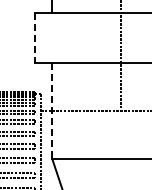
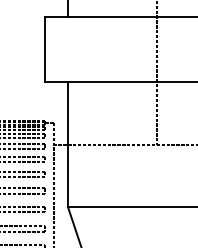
line: (34, 38) -> (44, 50), dashed -> solid
line: (52, 110) -> (68, 144), dashed -> solid

